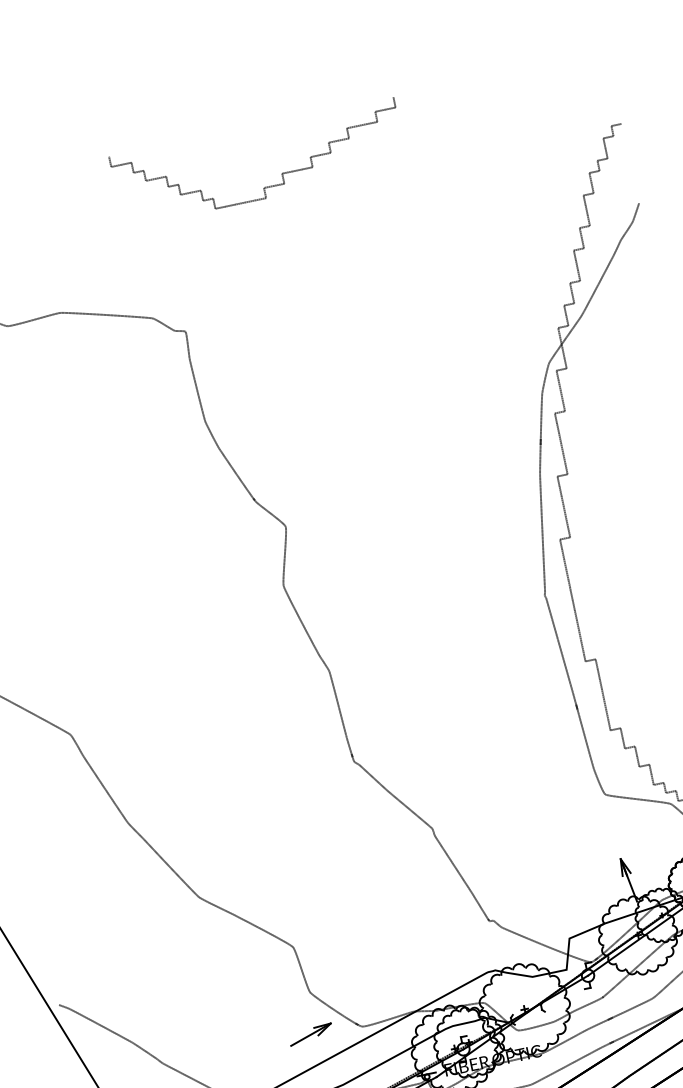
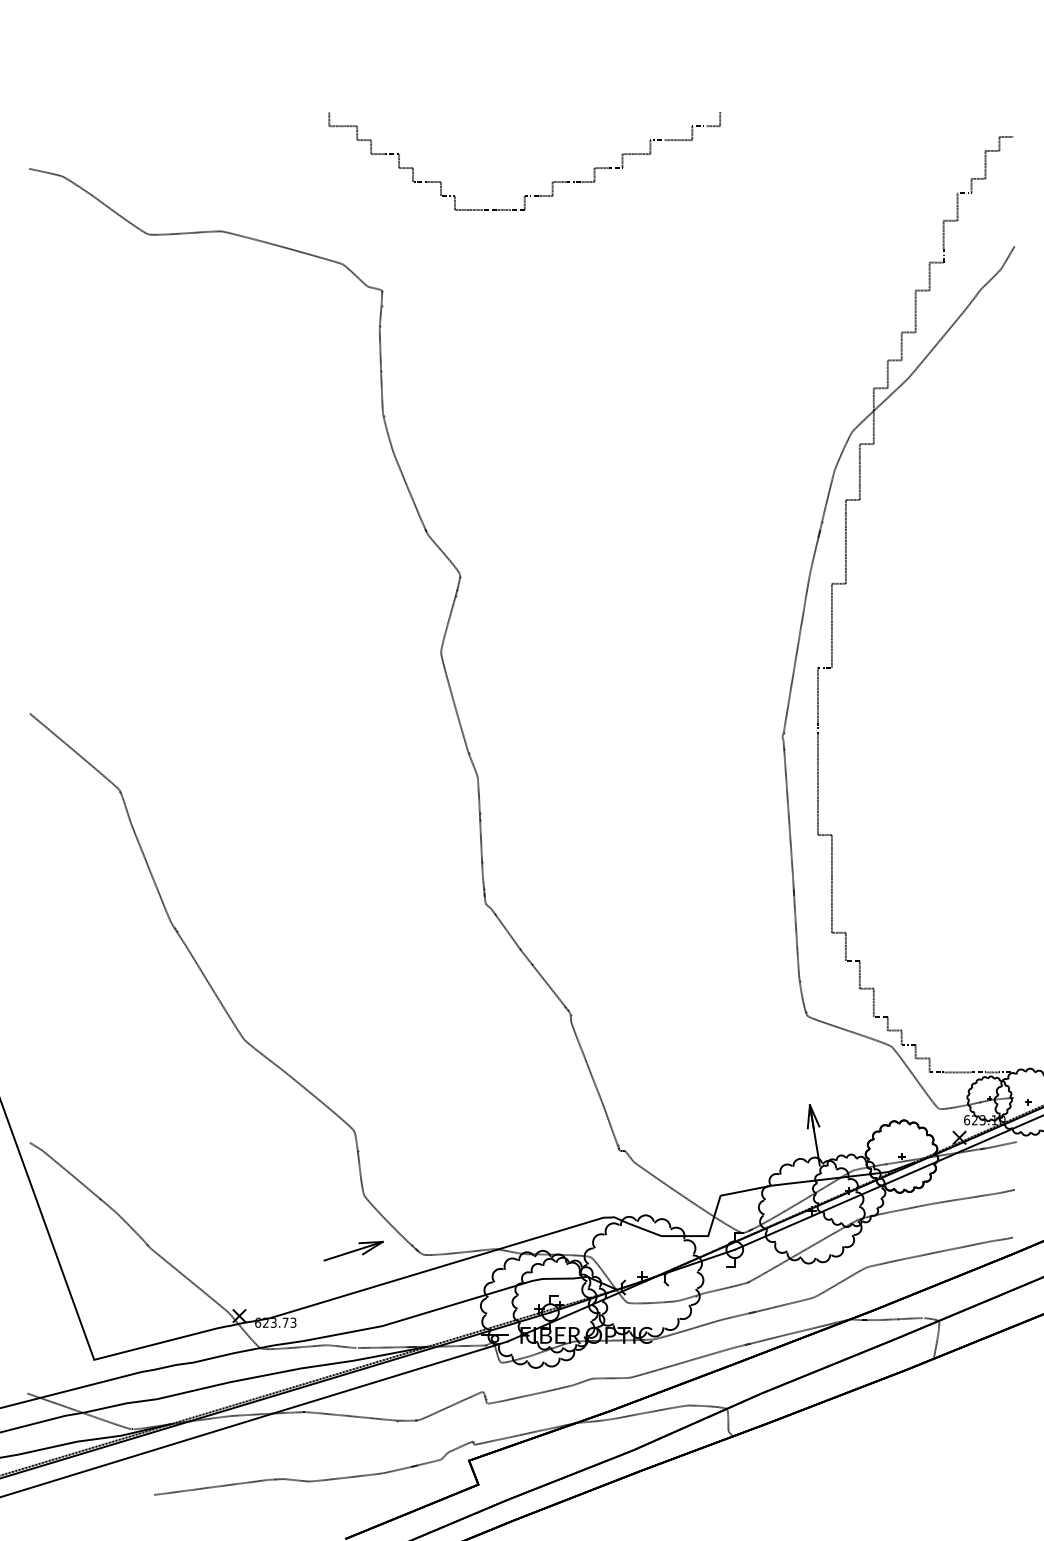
part: (264, 187) -> (525, 195), moved

